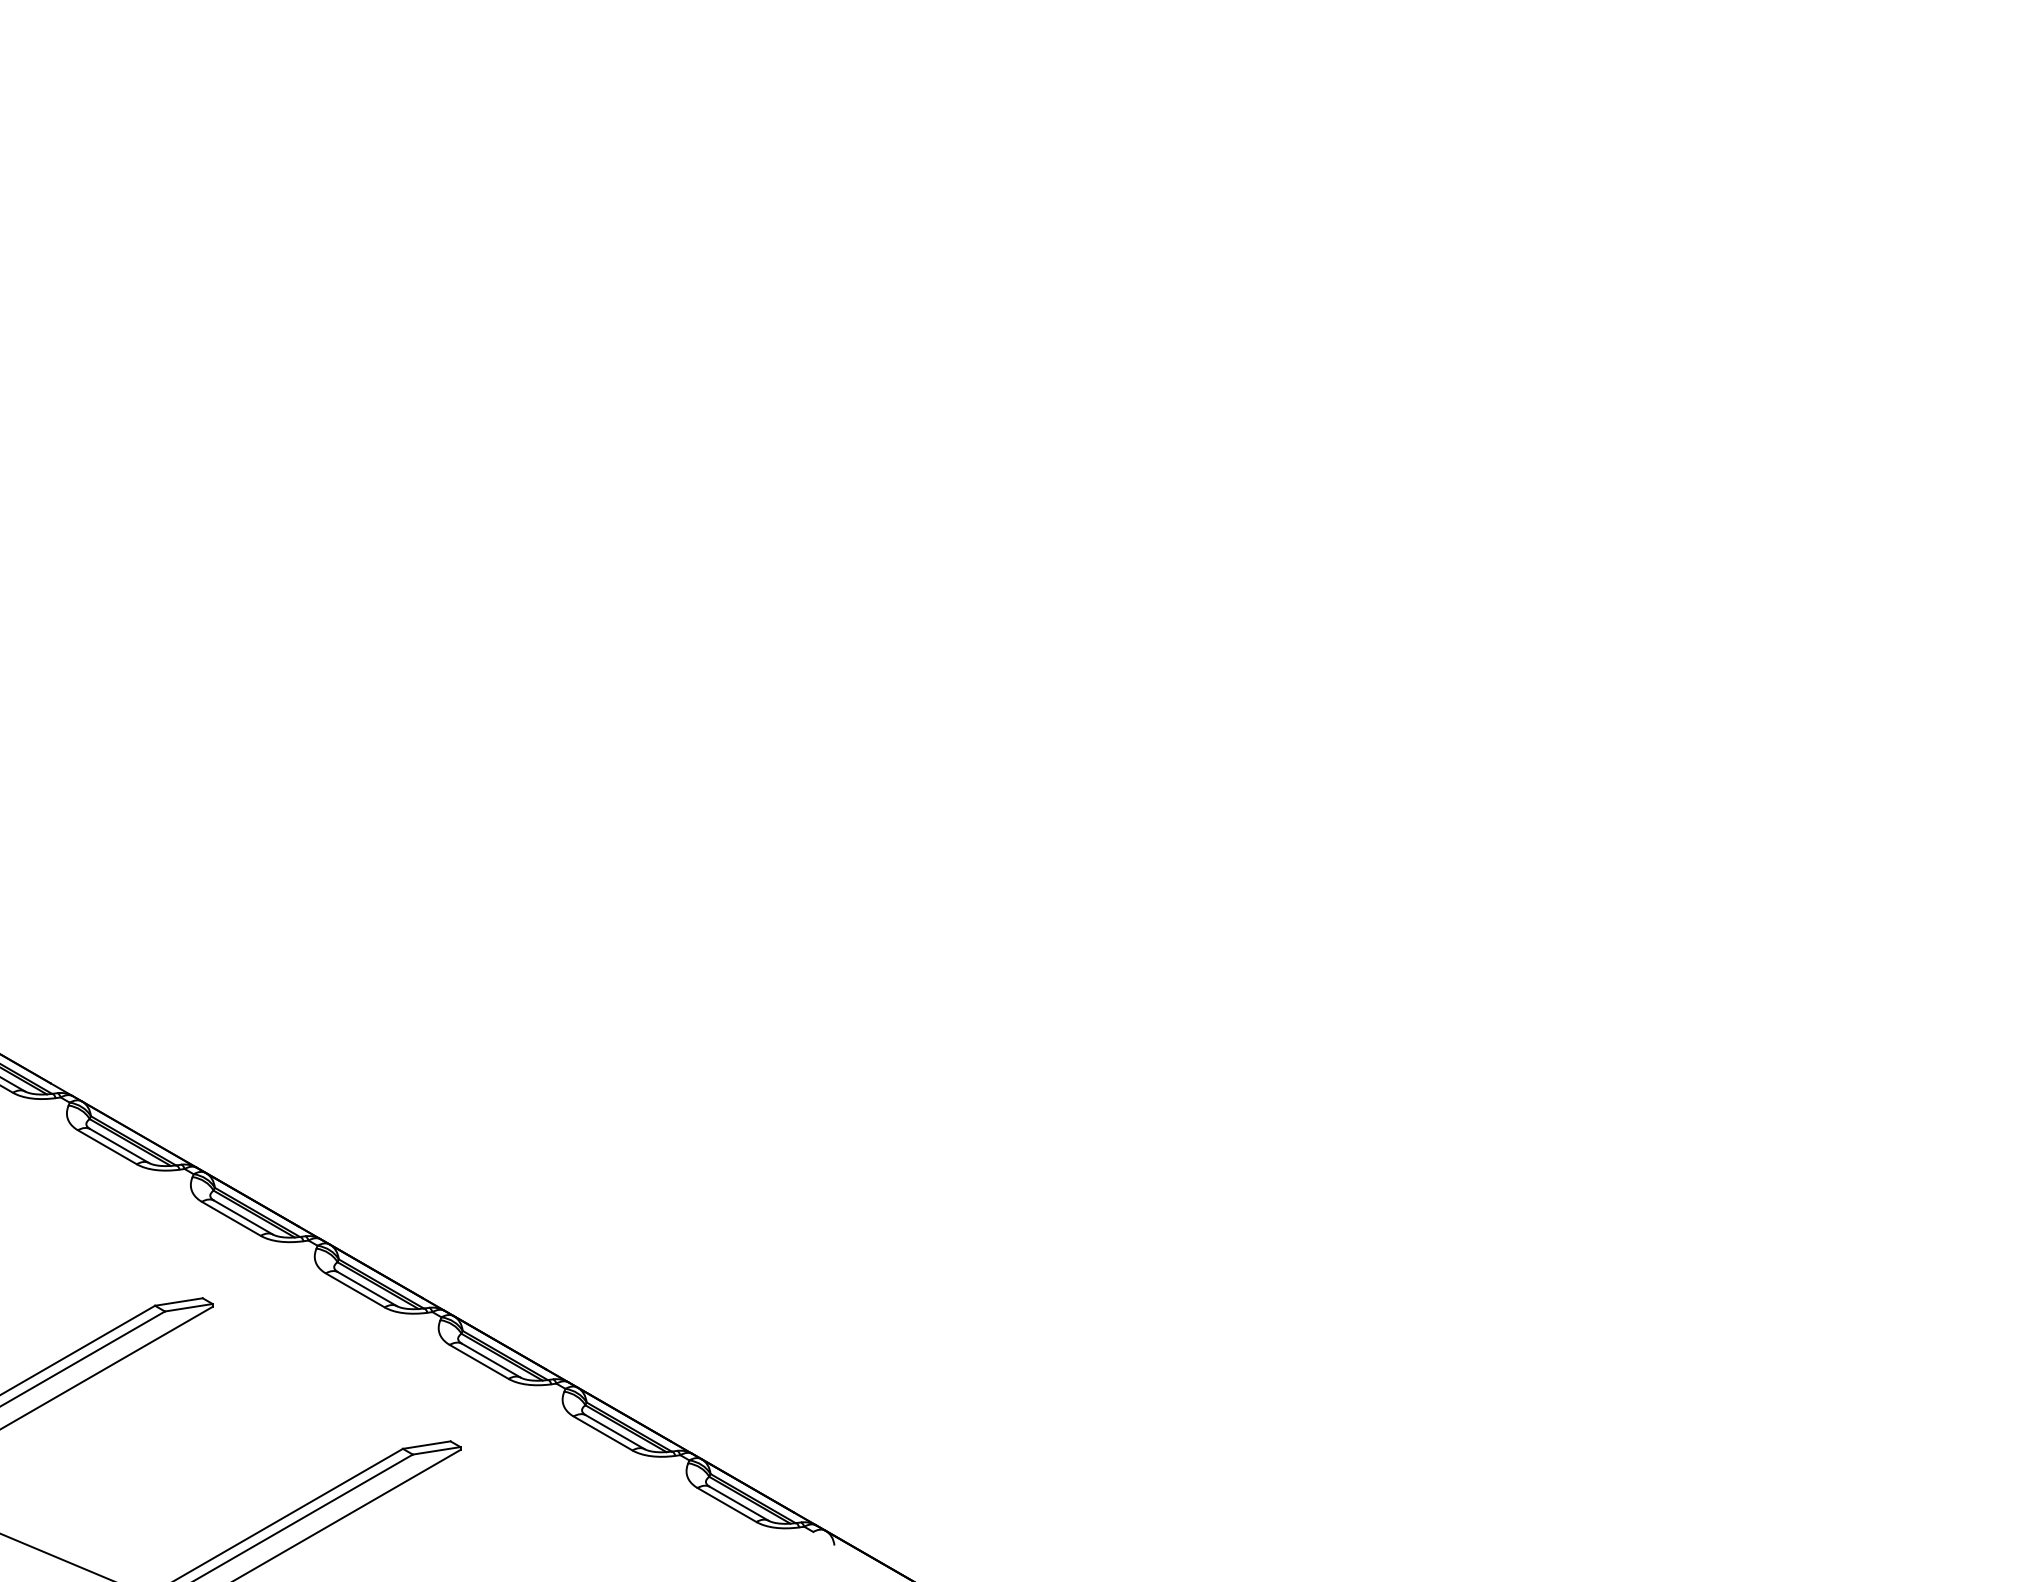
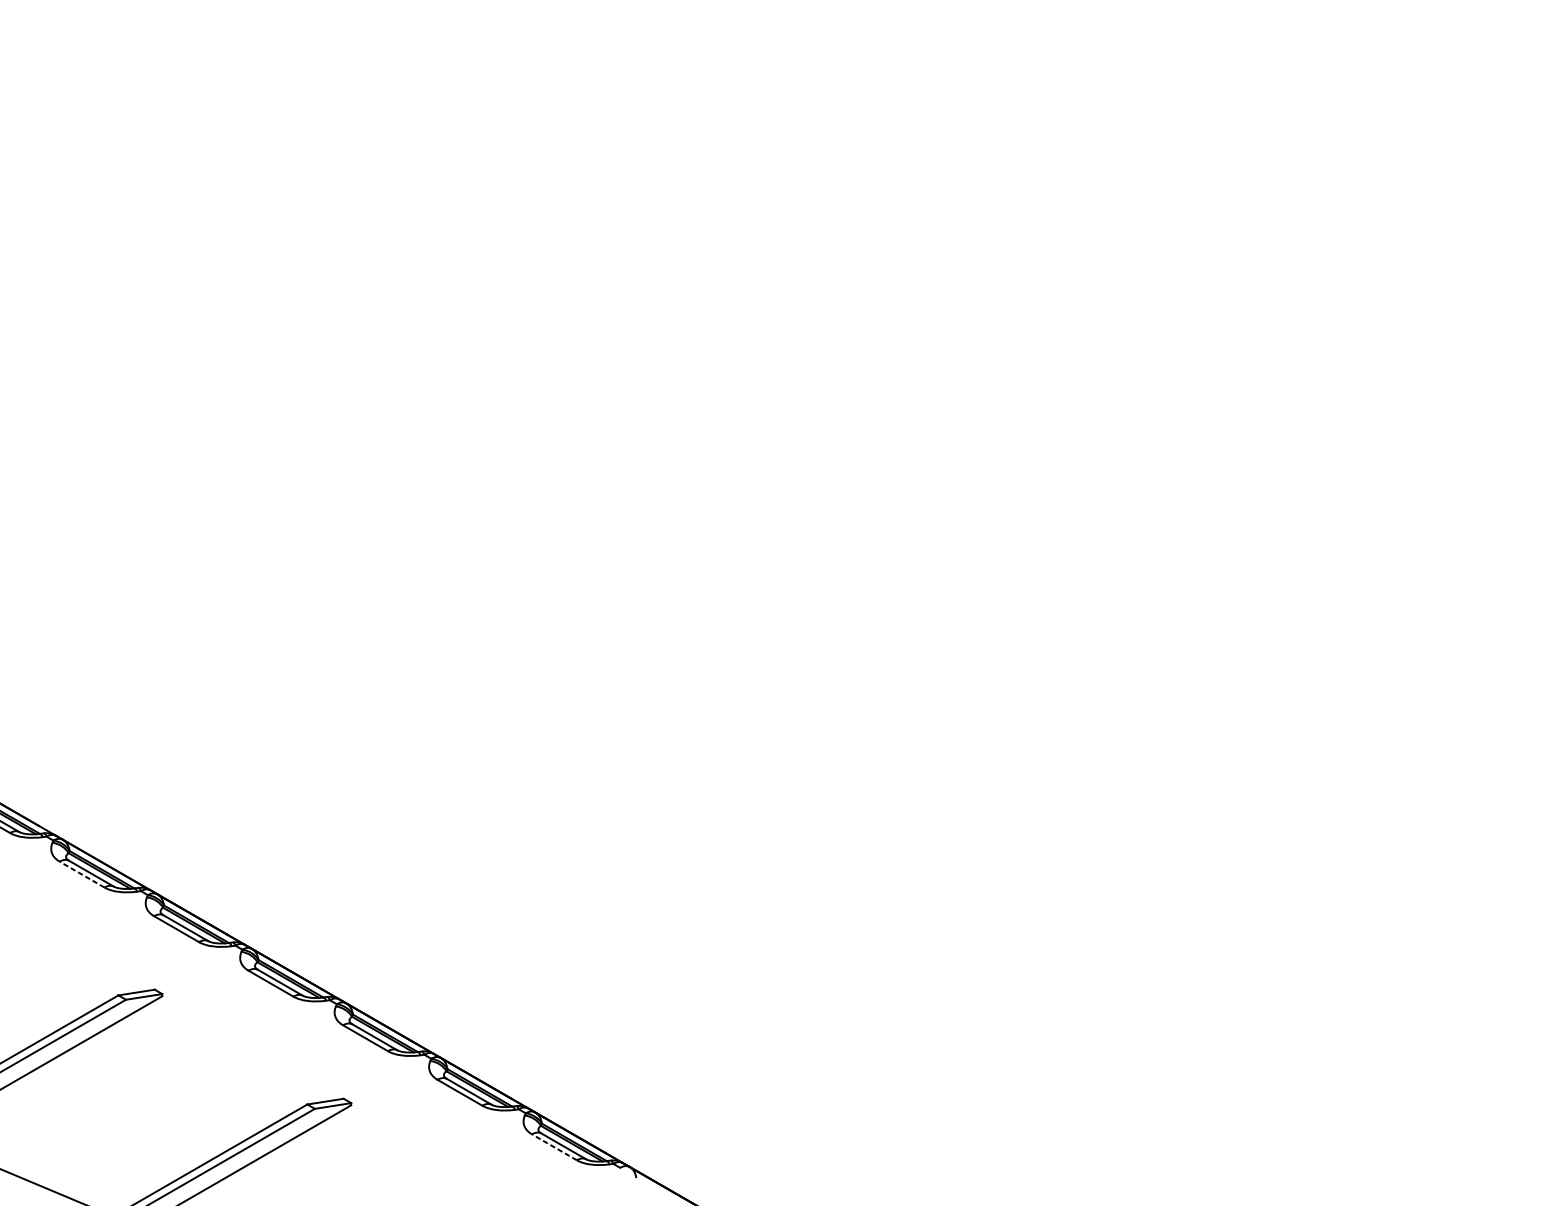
line: (107, 1147) -> (82, 874), solid -> dashed
line: (727, 1505) -> (554, 1147), solid -> dashed

